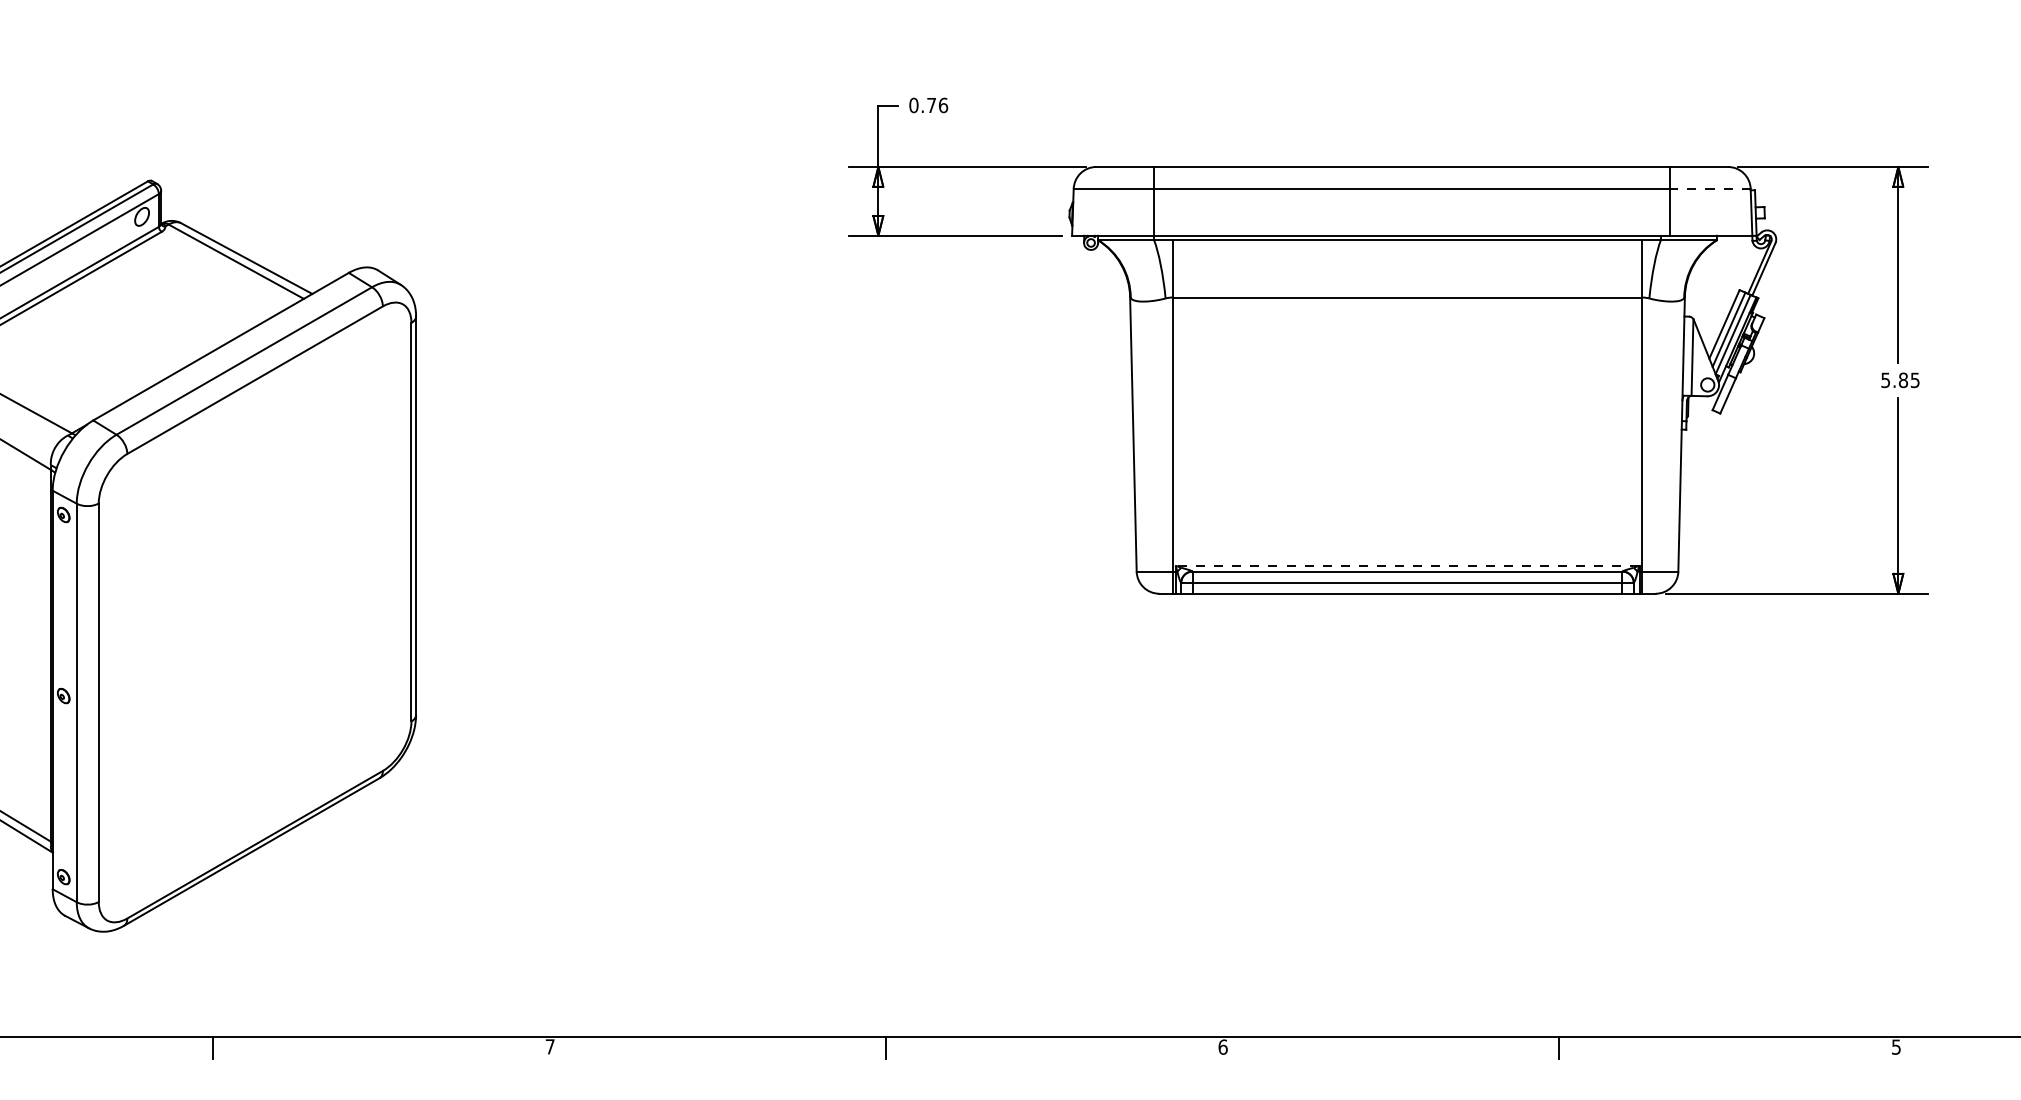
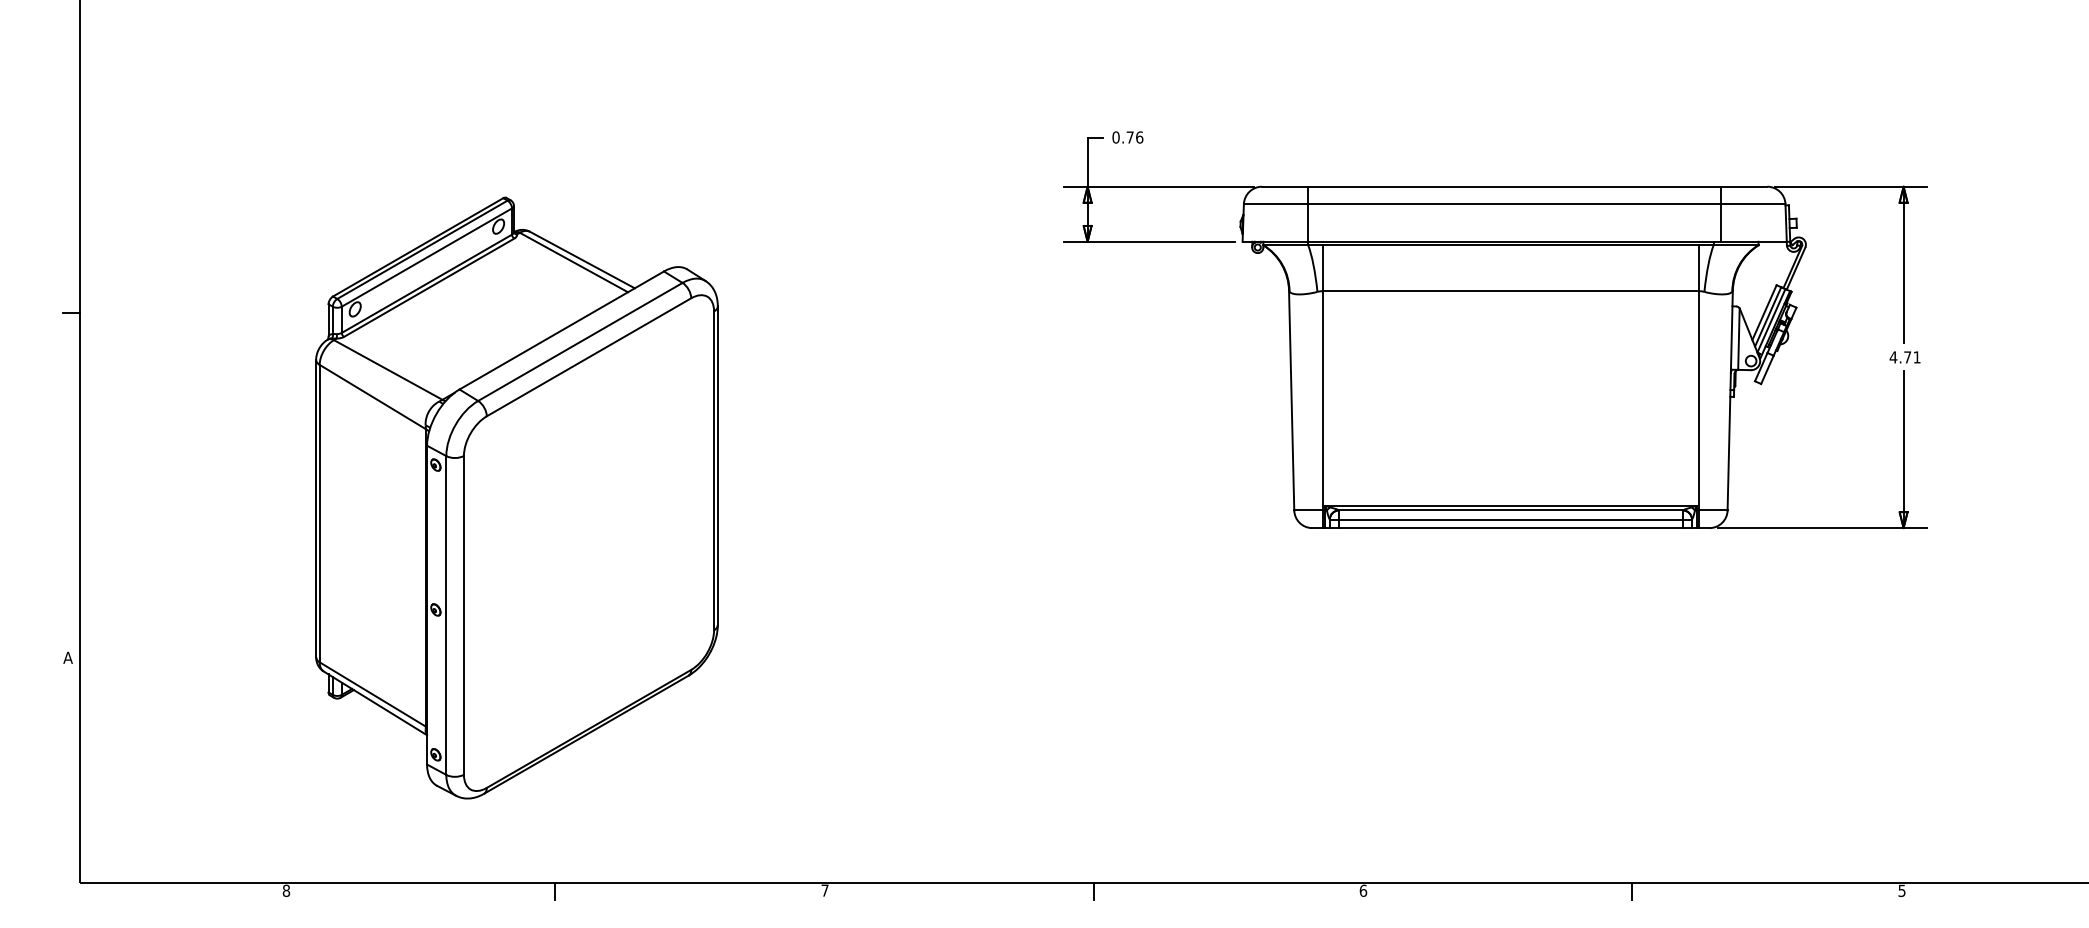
line: (1709, 189) -> (1752, 204), dashed -> solid
text: (1899, 380) -> (1904, 357), 5.85 -> 4.71
line: (1406, 565) -> (1510, 505), dashed -> solid

